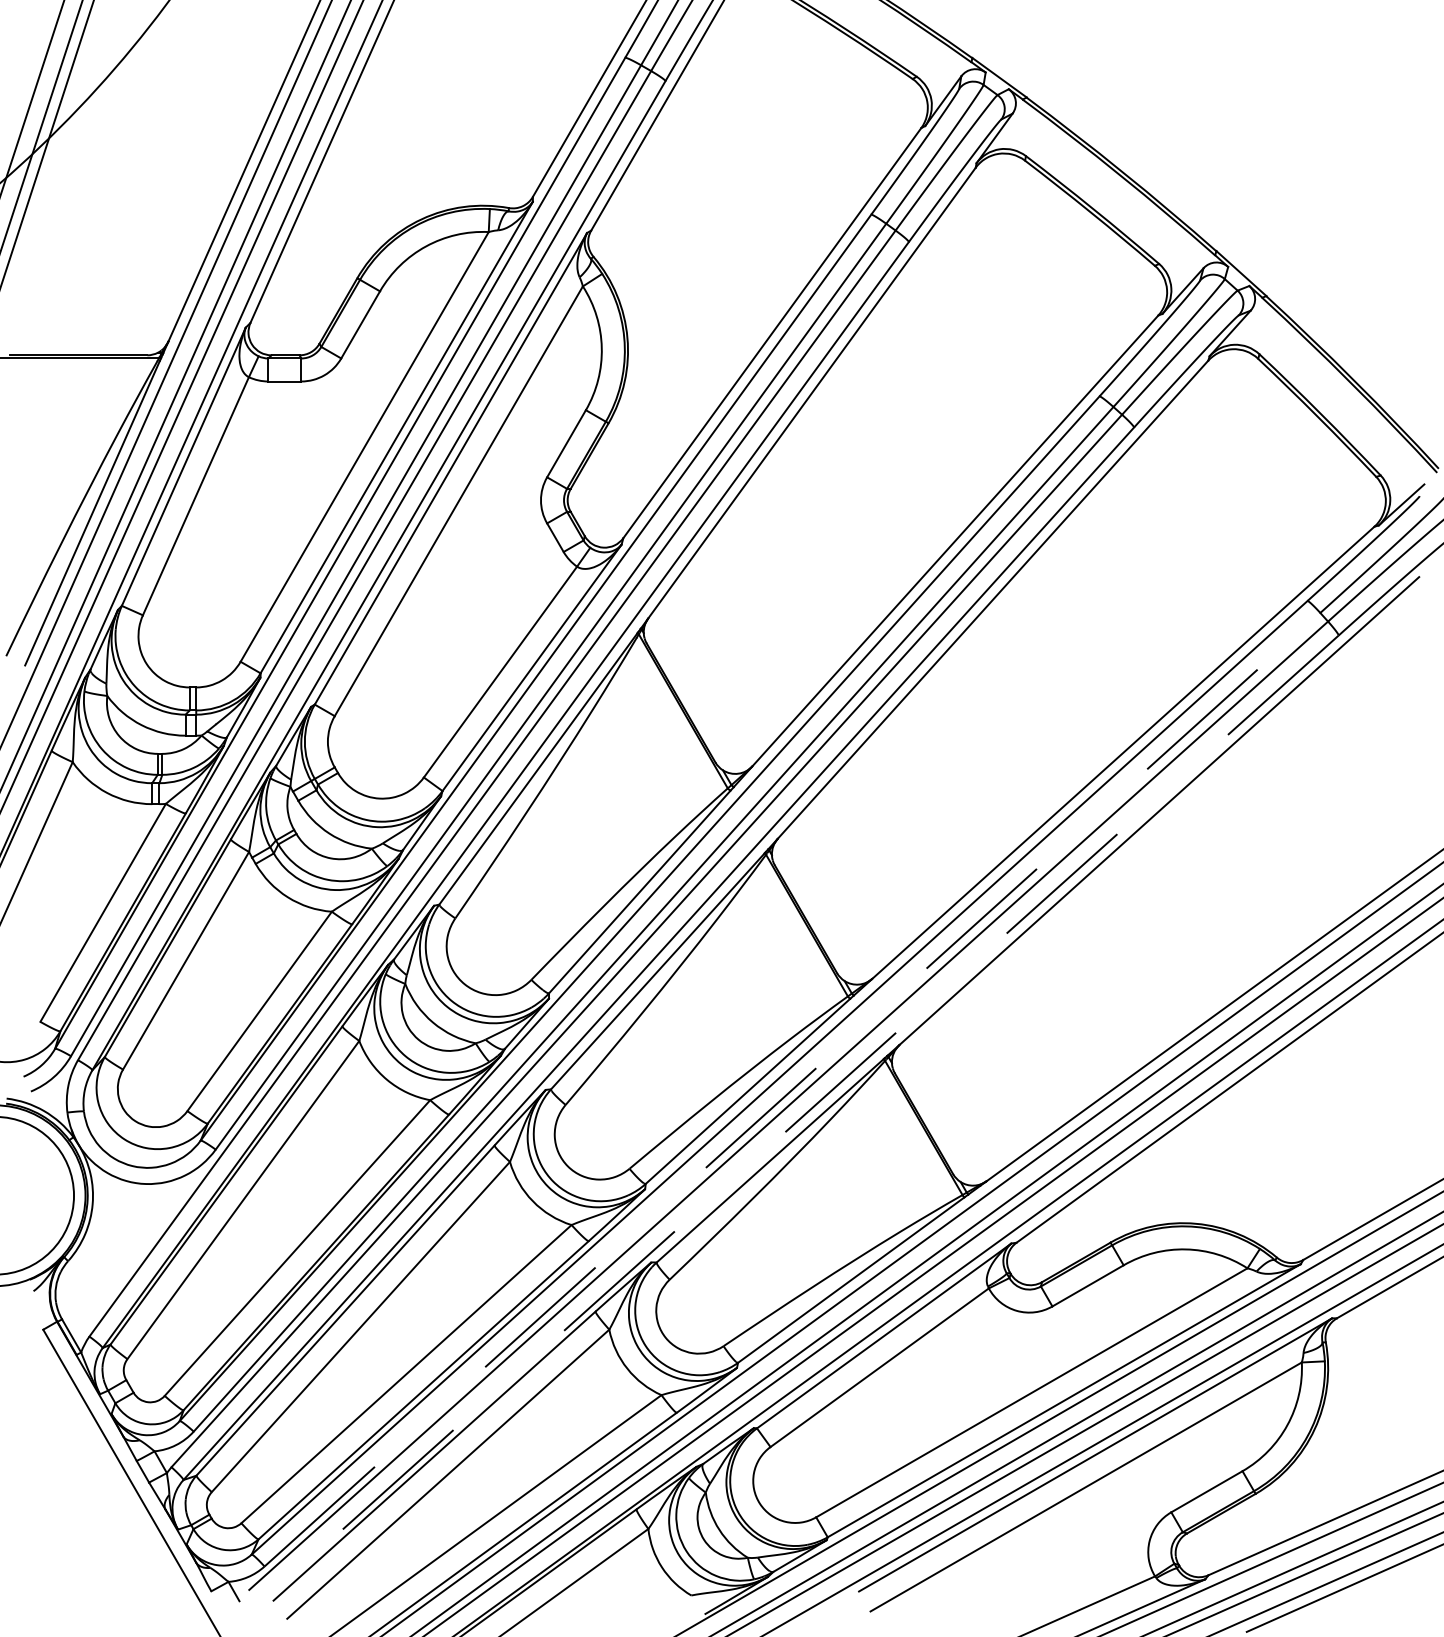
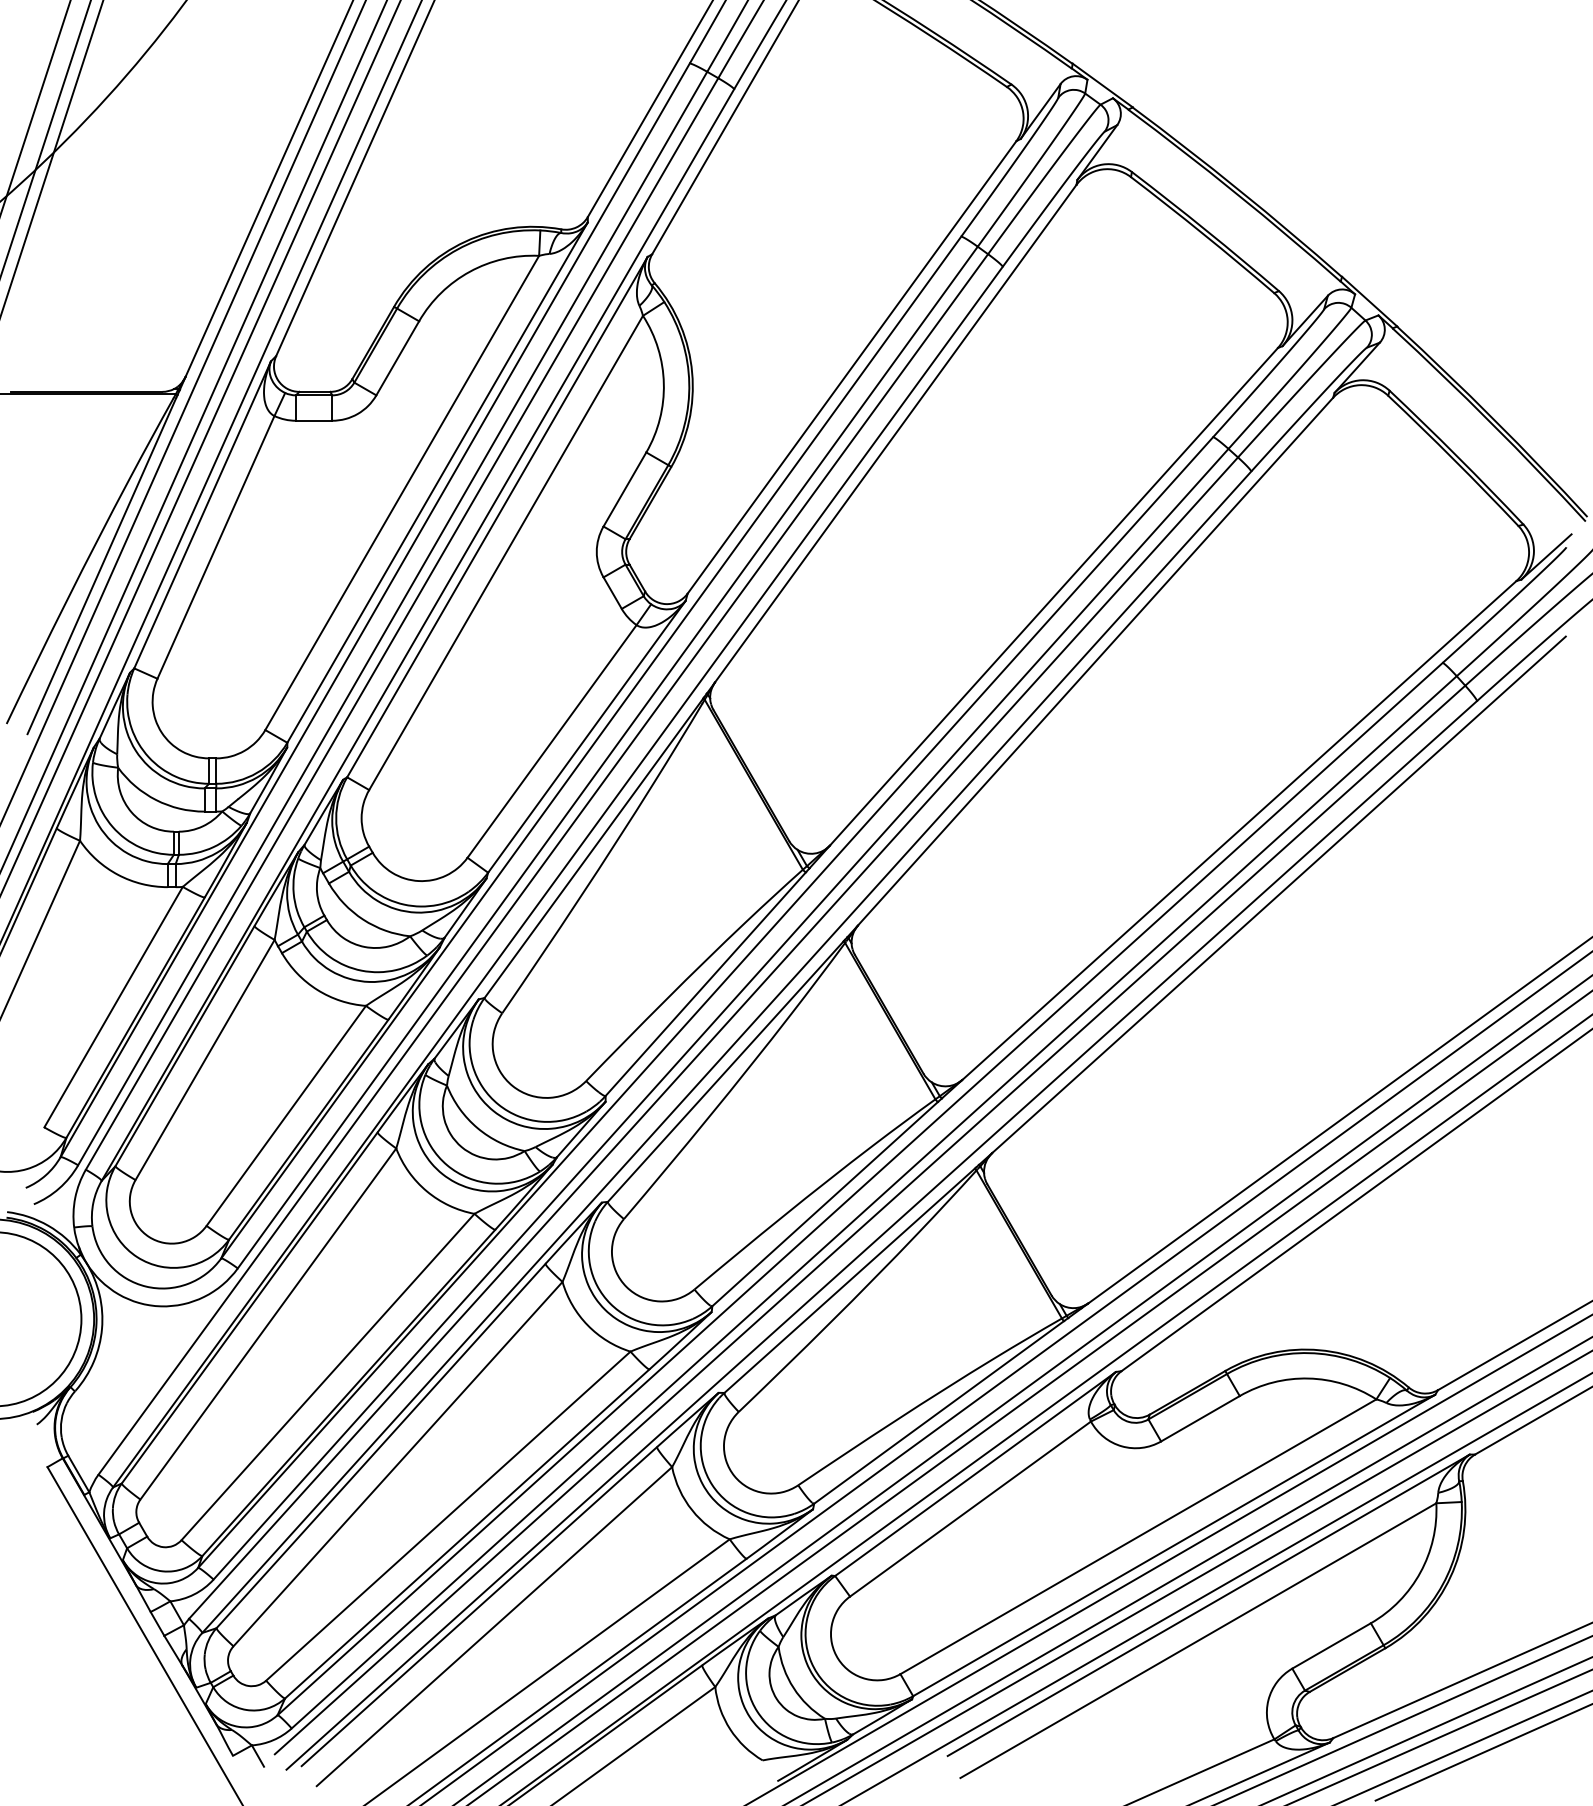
line: (792, 1089) -> (874, 1202), dashed -> solid
line: (799, 1119) -> (882, 1235), dashed -> solid

